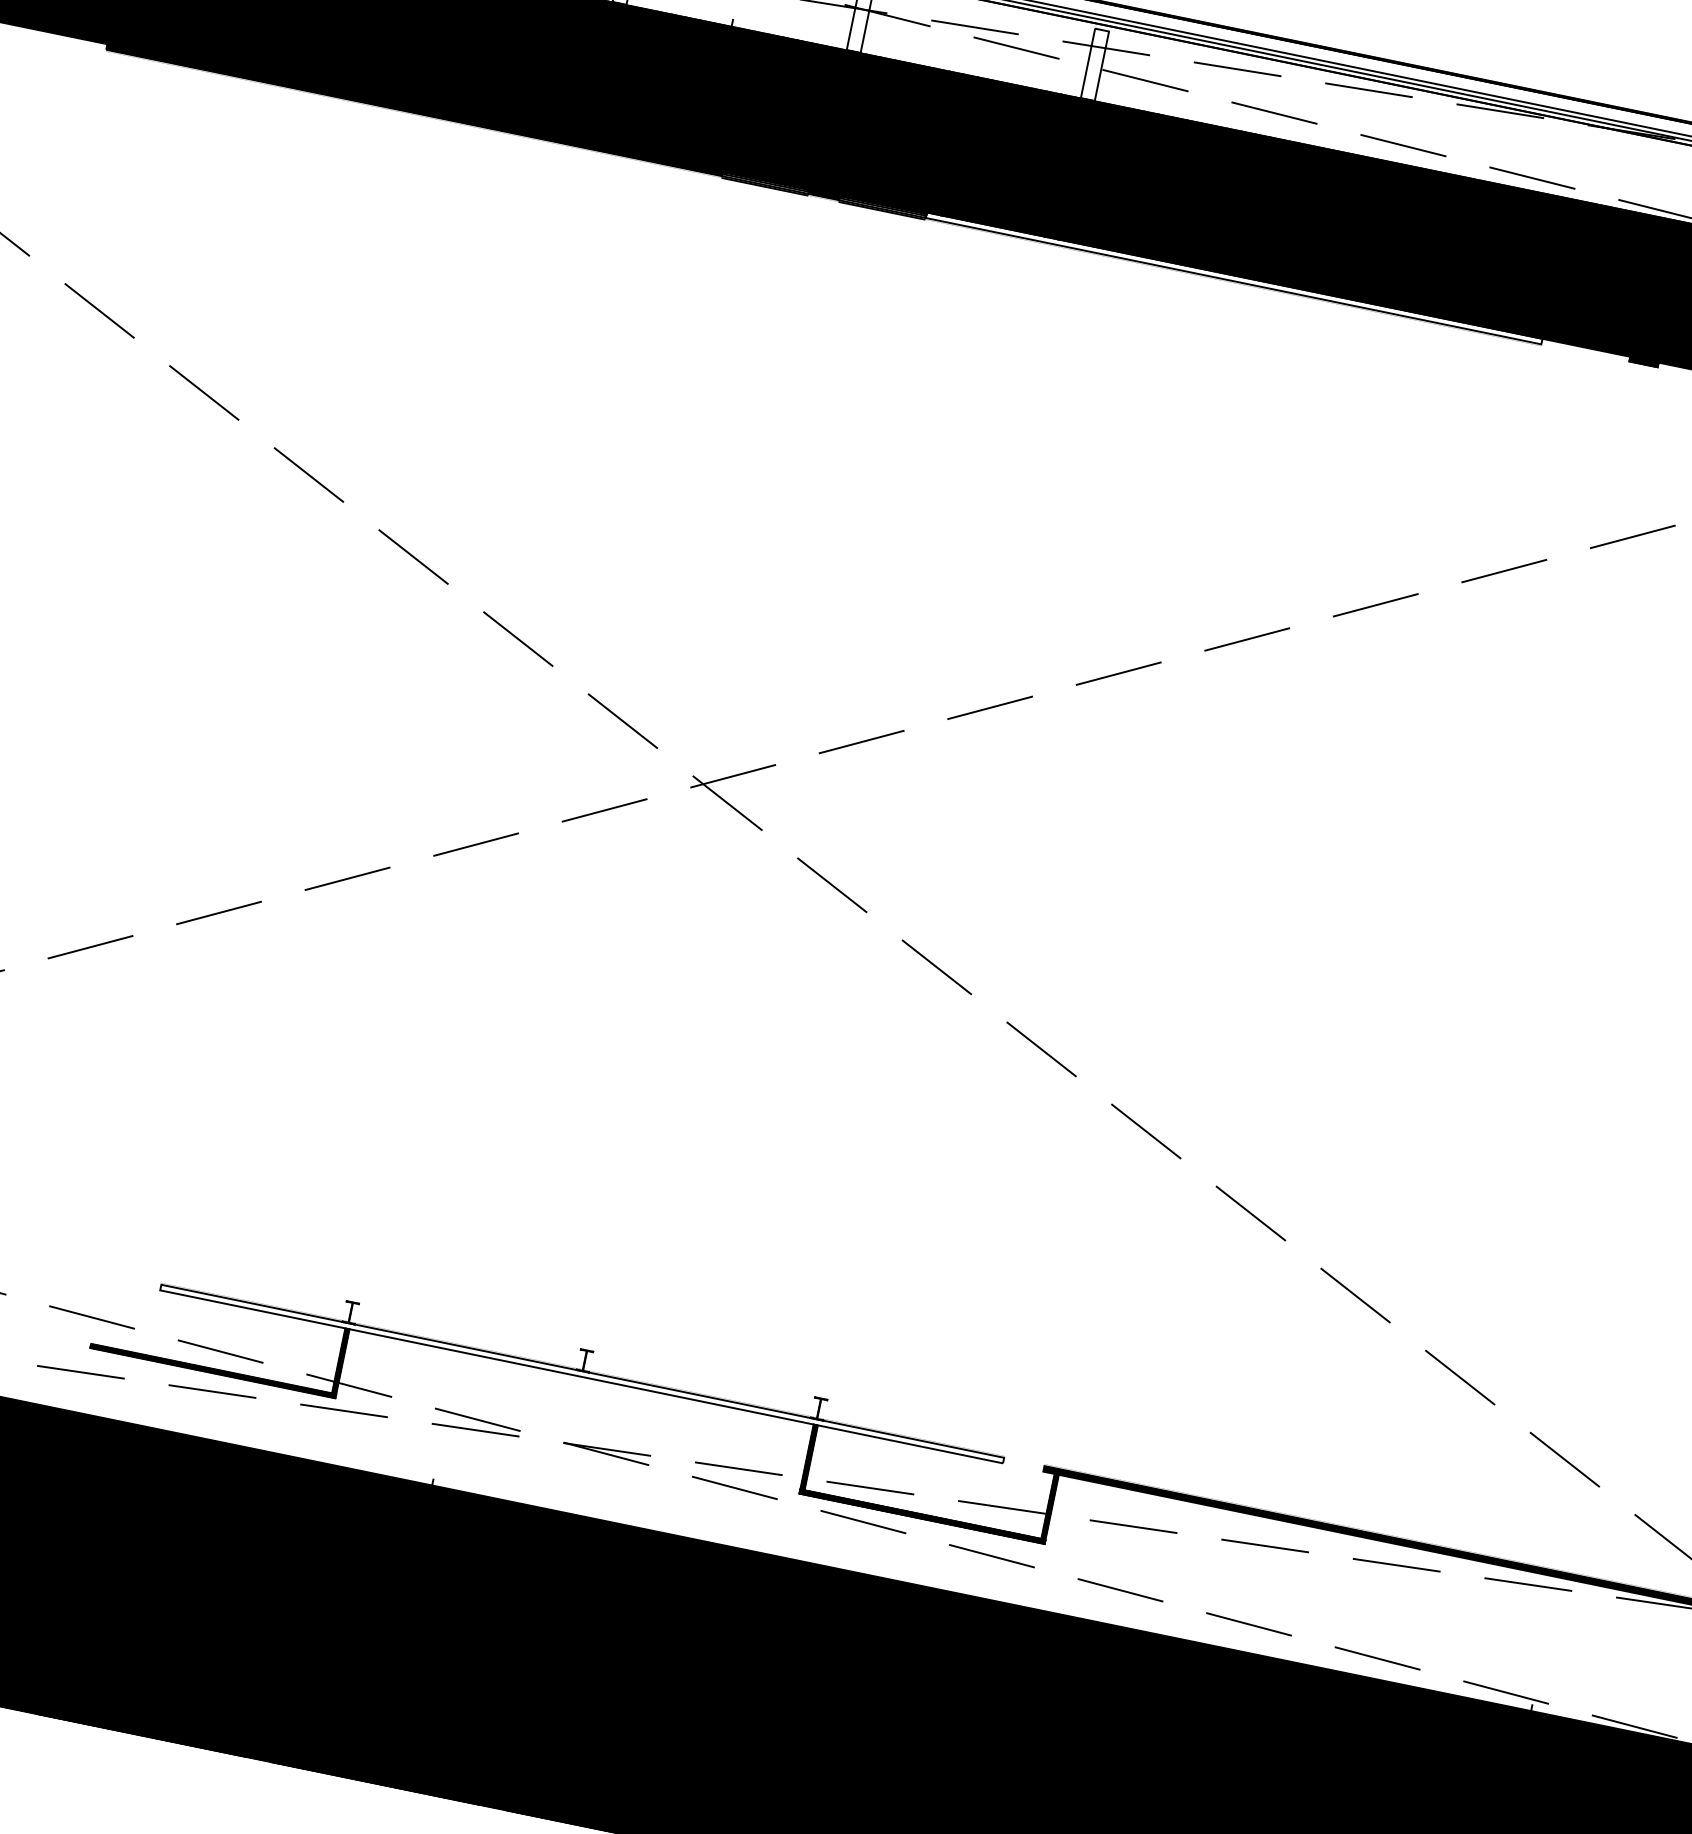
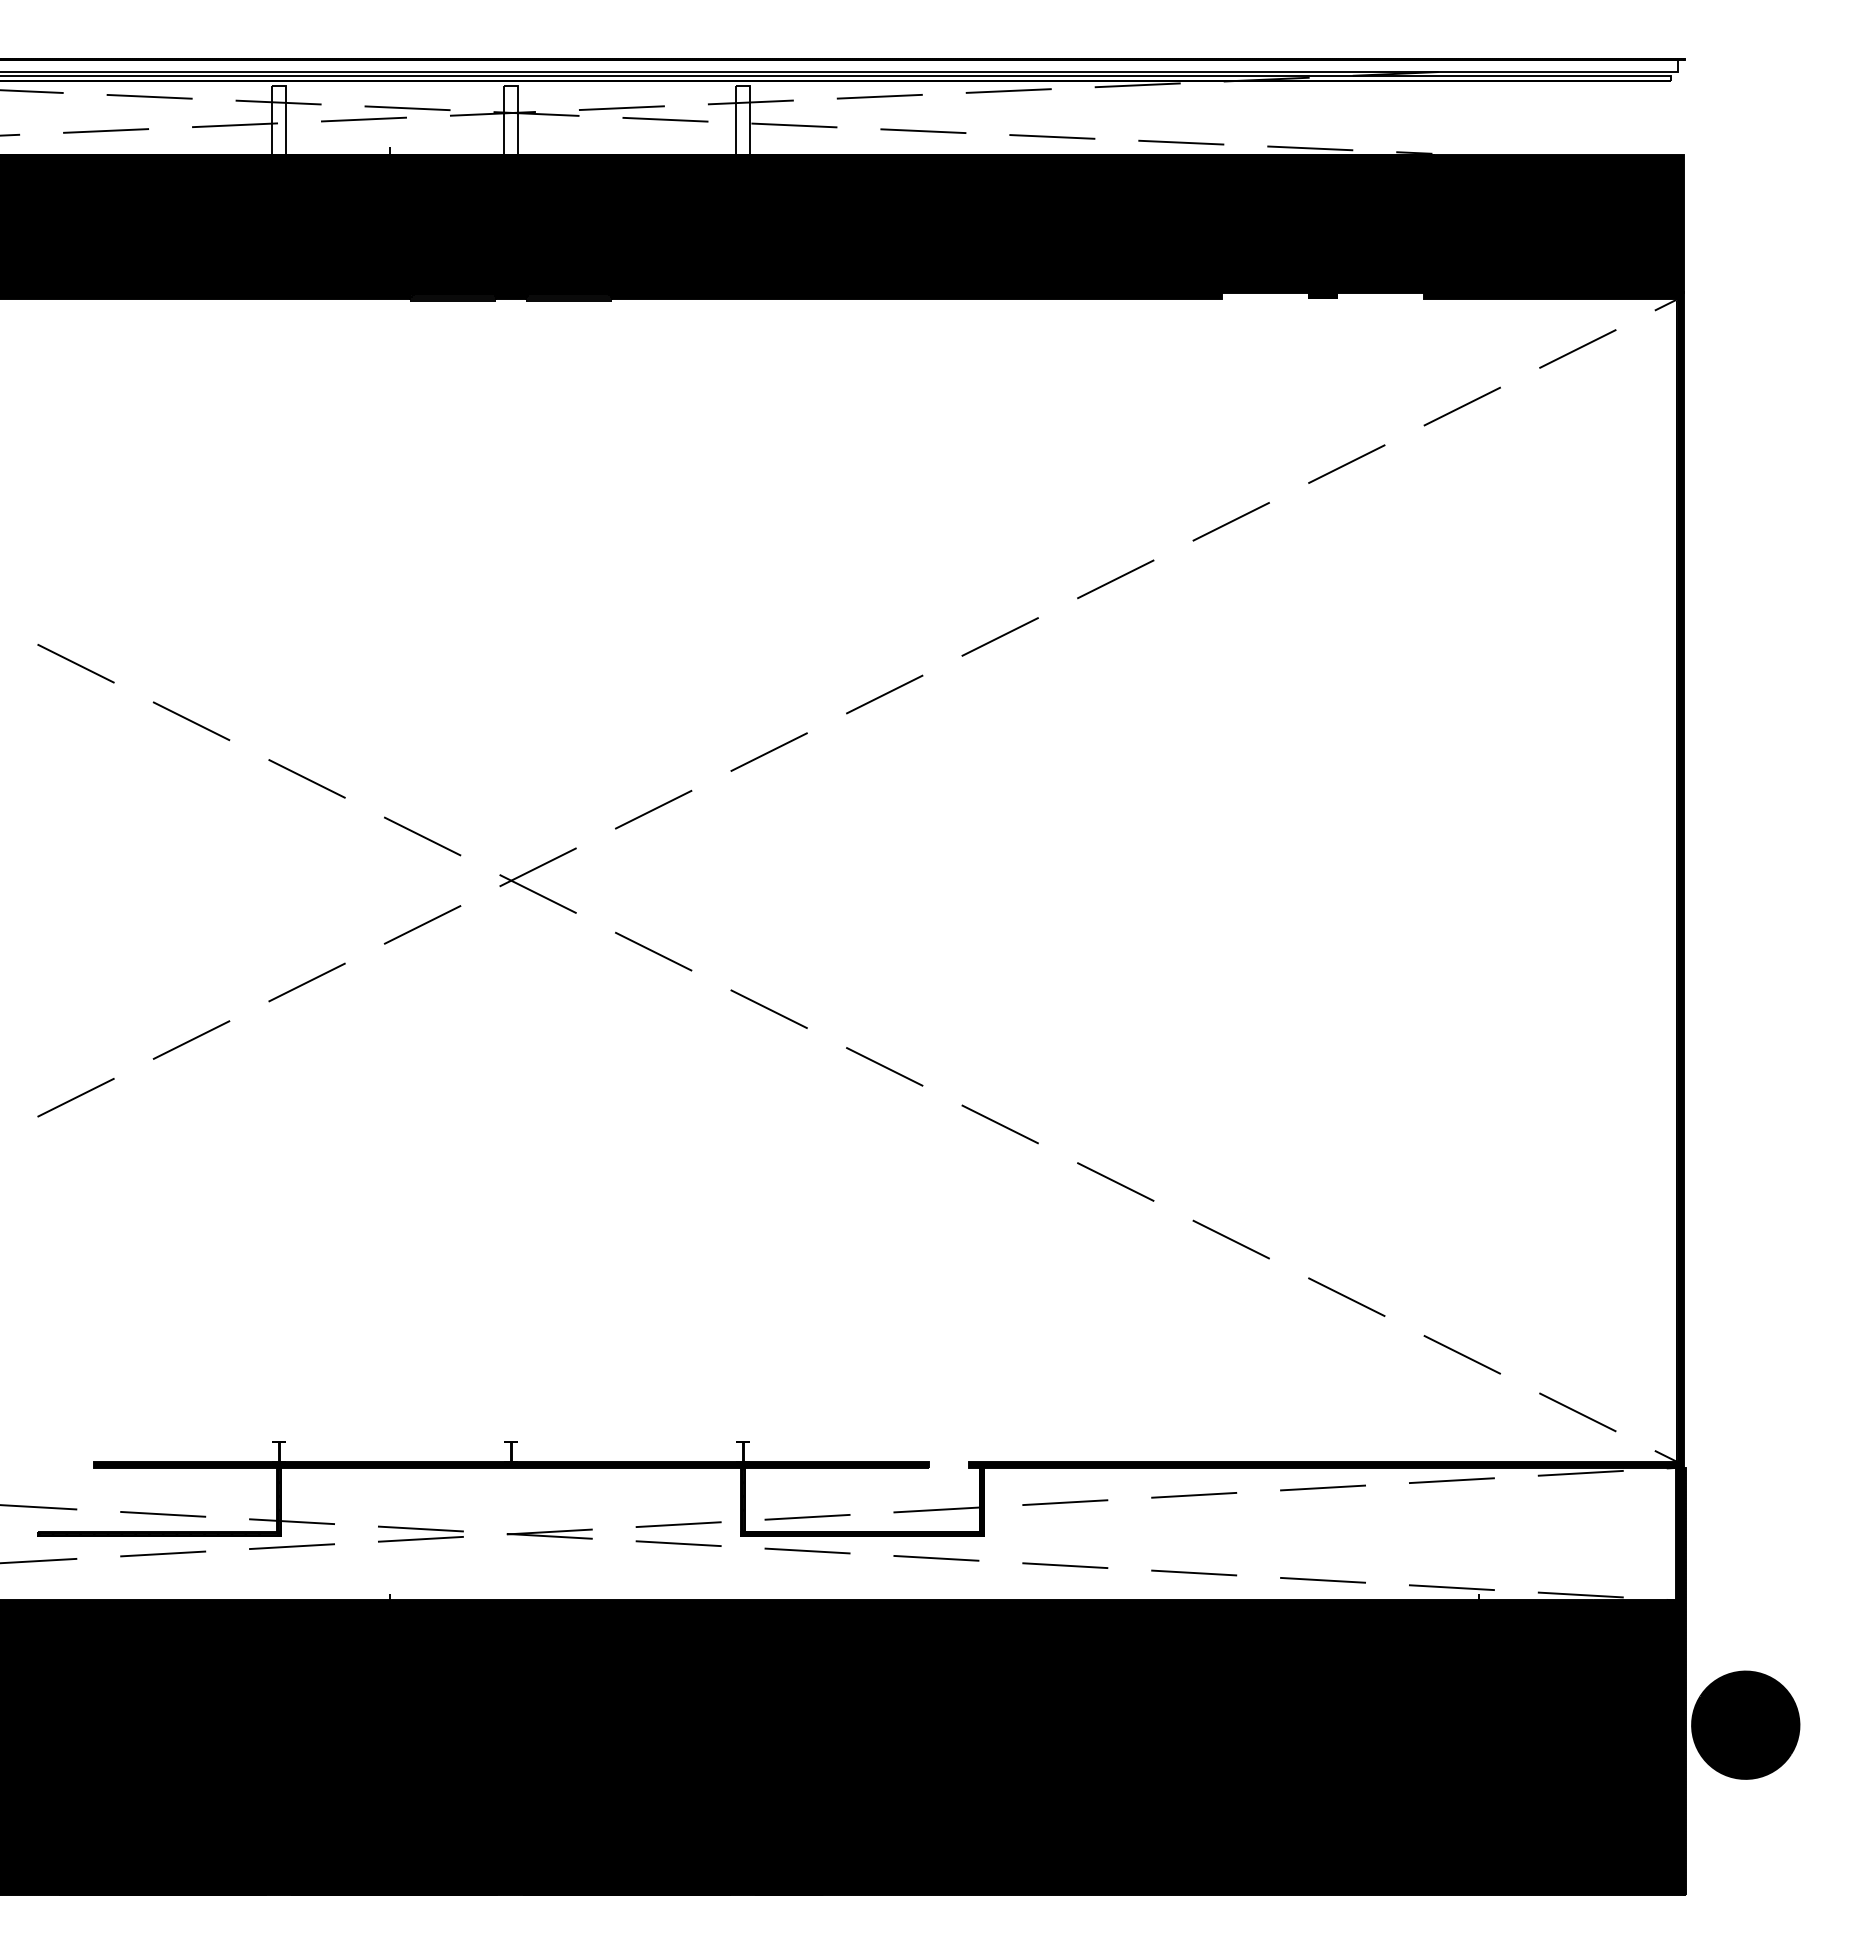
fill: (1234, 277) -> (917, 295), added
fill: (581, 1373) -> (510, 1464), added

